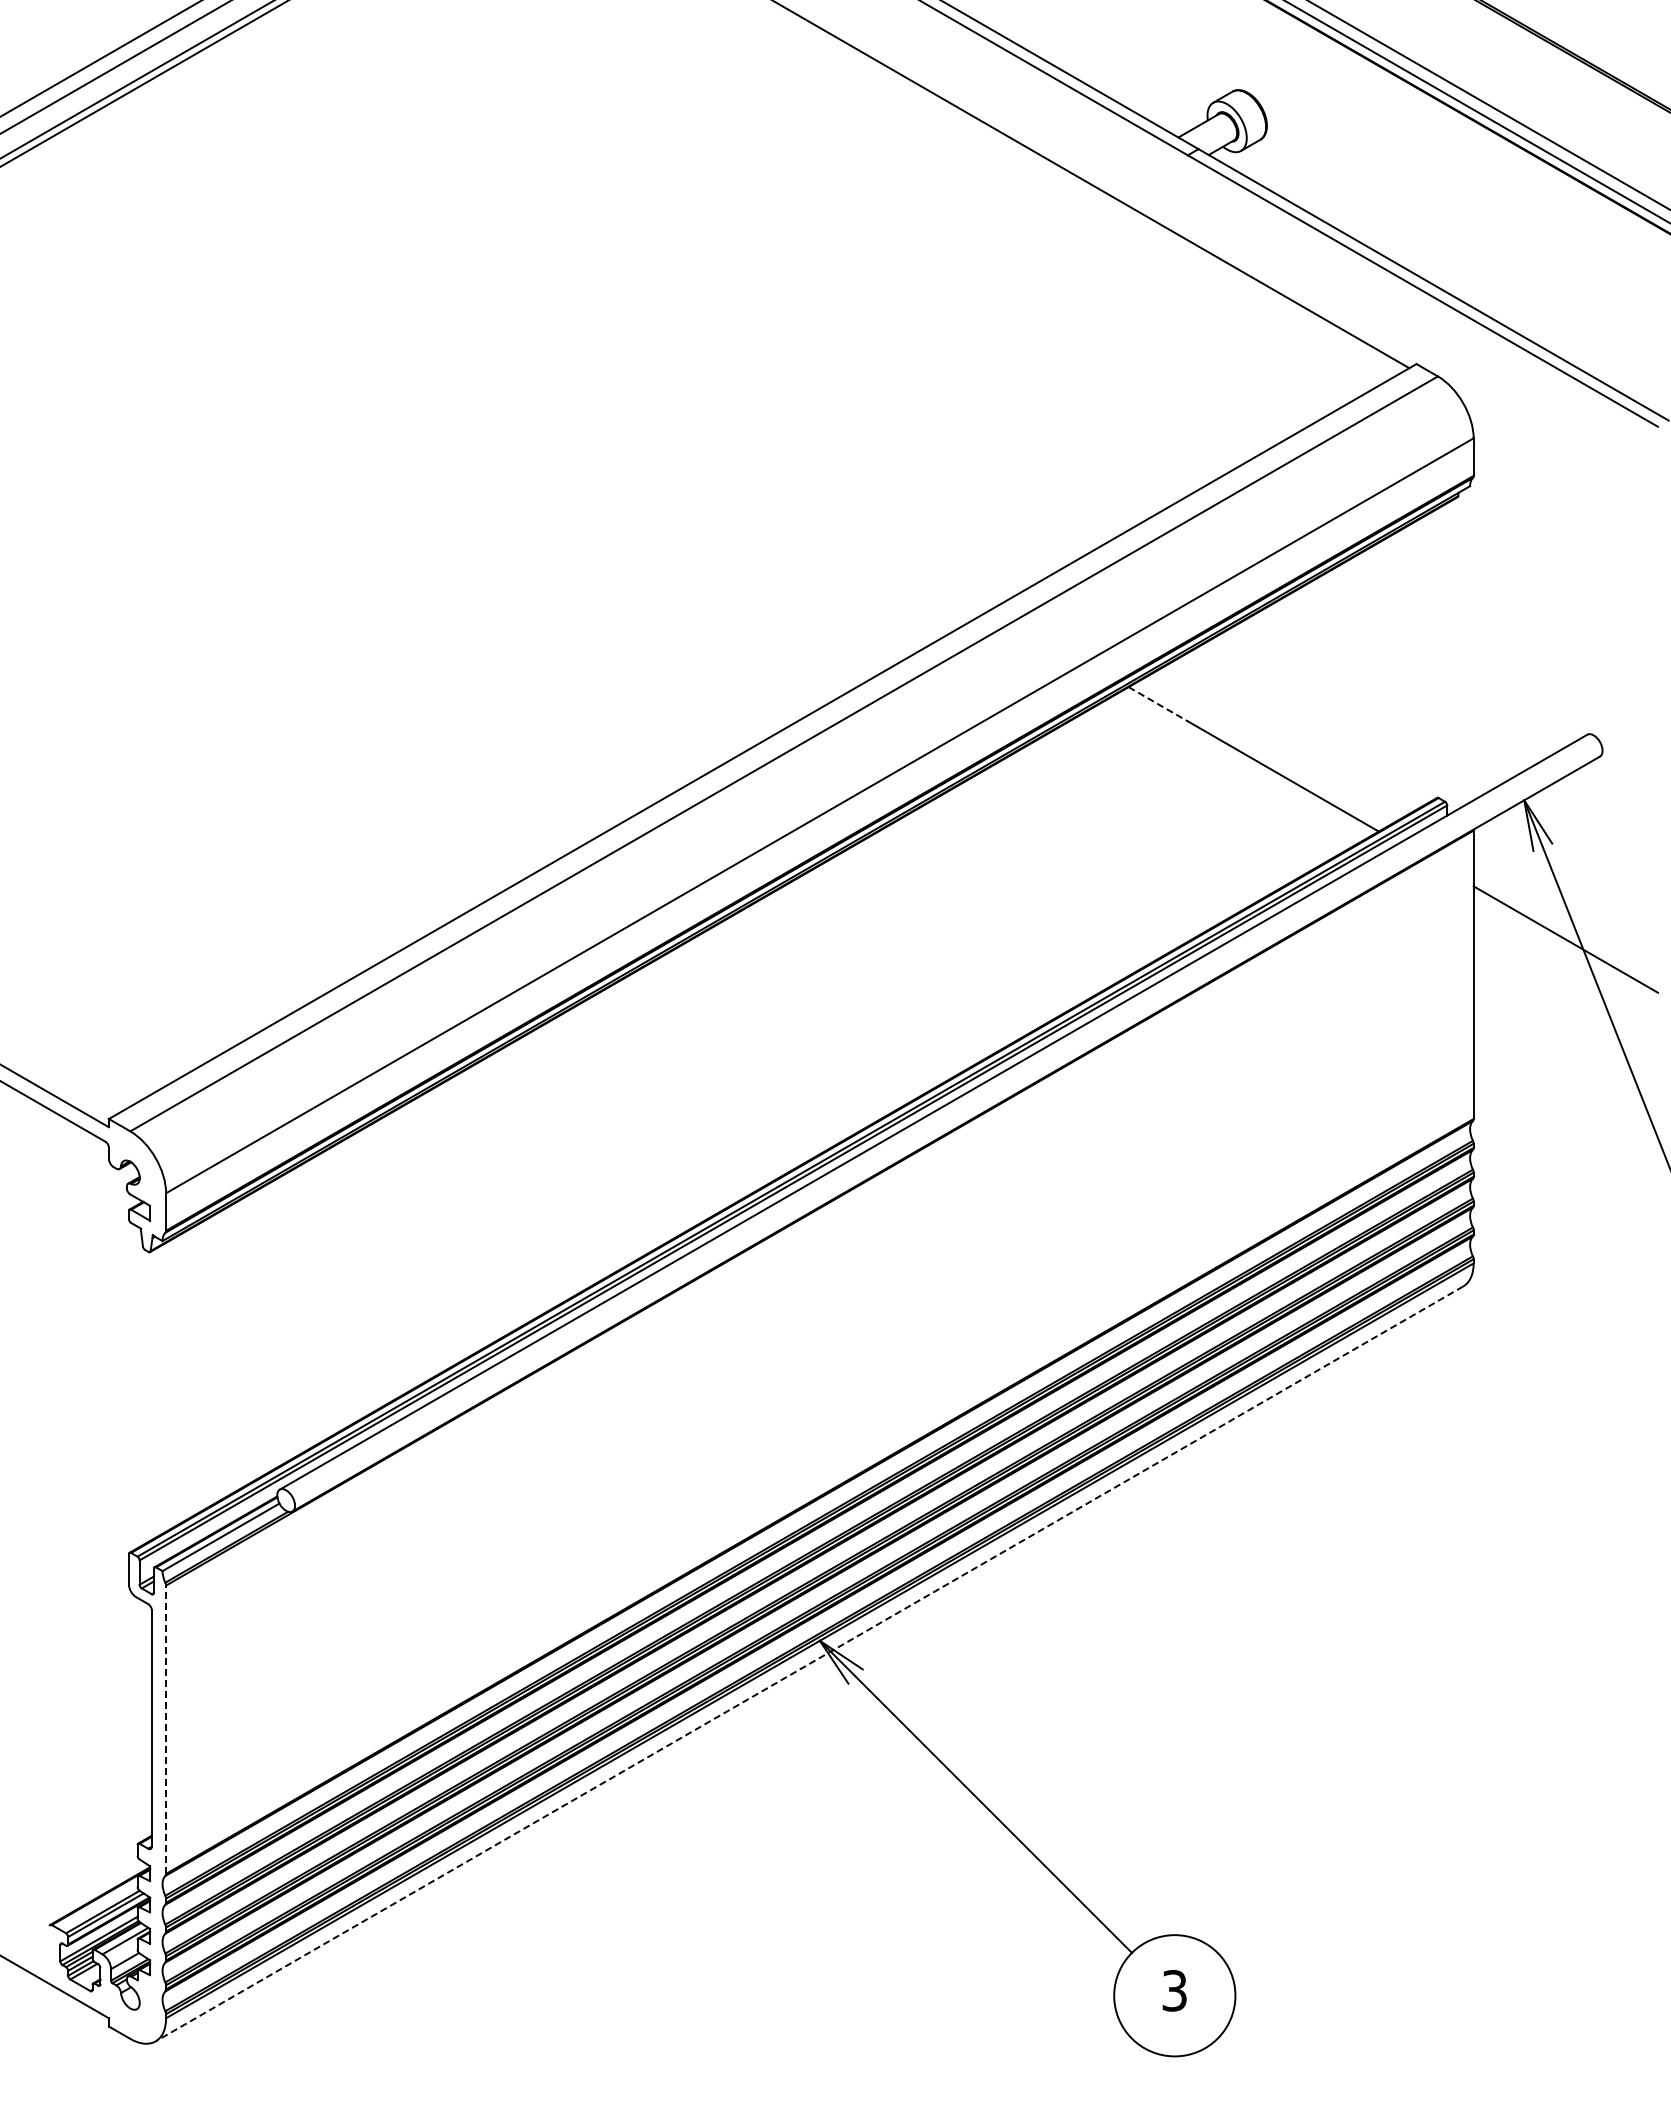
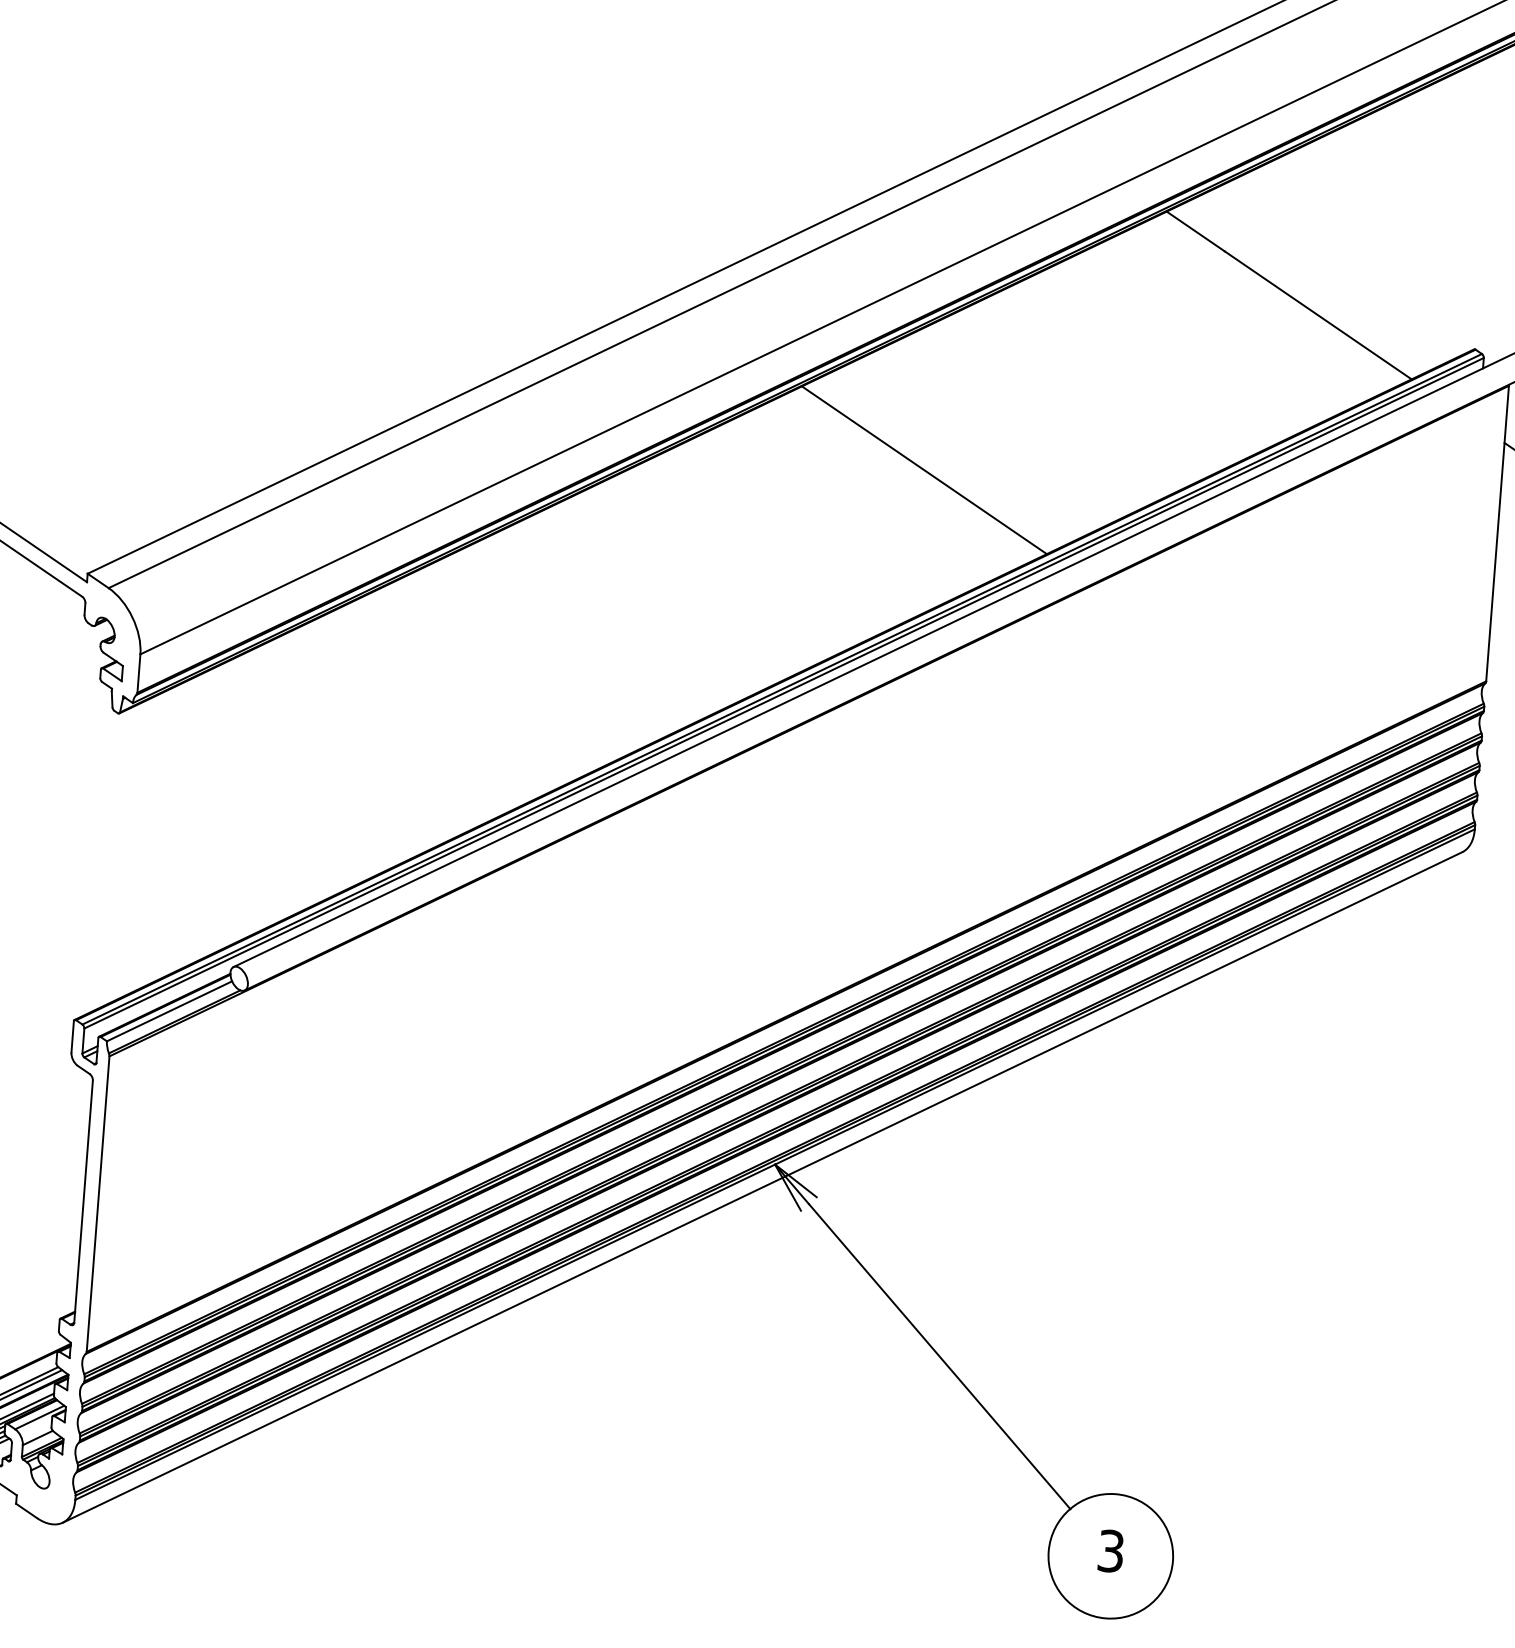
line: (1158, 704) -> (1195, 231), dashed -> solid
line: (912, 955) -> (924, 469), added
line: (809, 1663) -> (762, 1186), dashed -> solid
line: (166, 1729) -> (98, 1203), dashed -> solid

